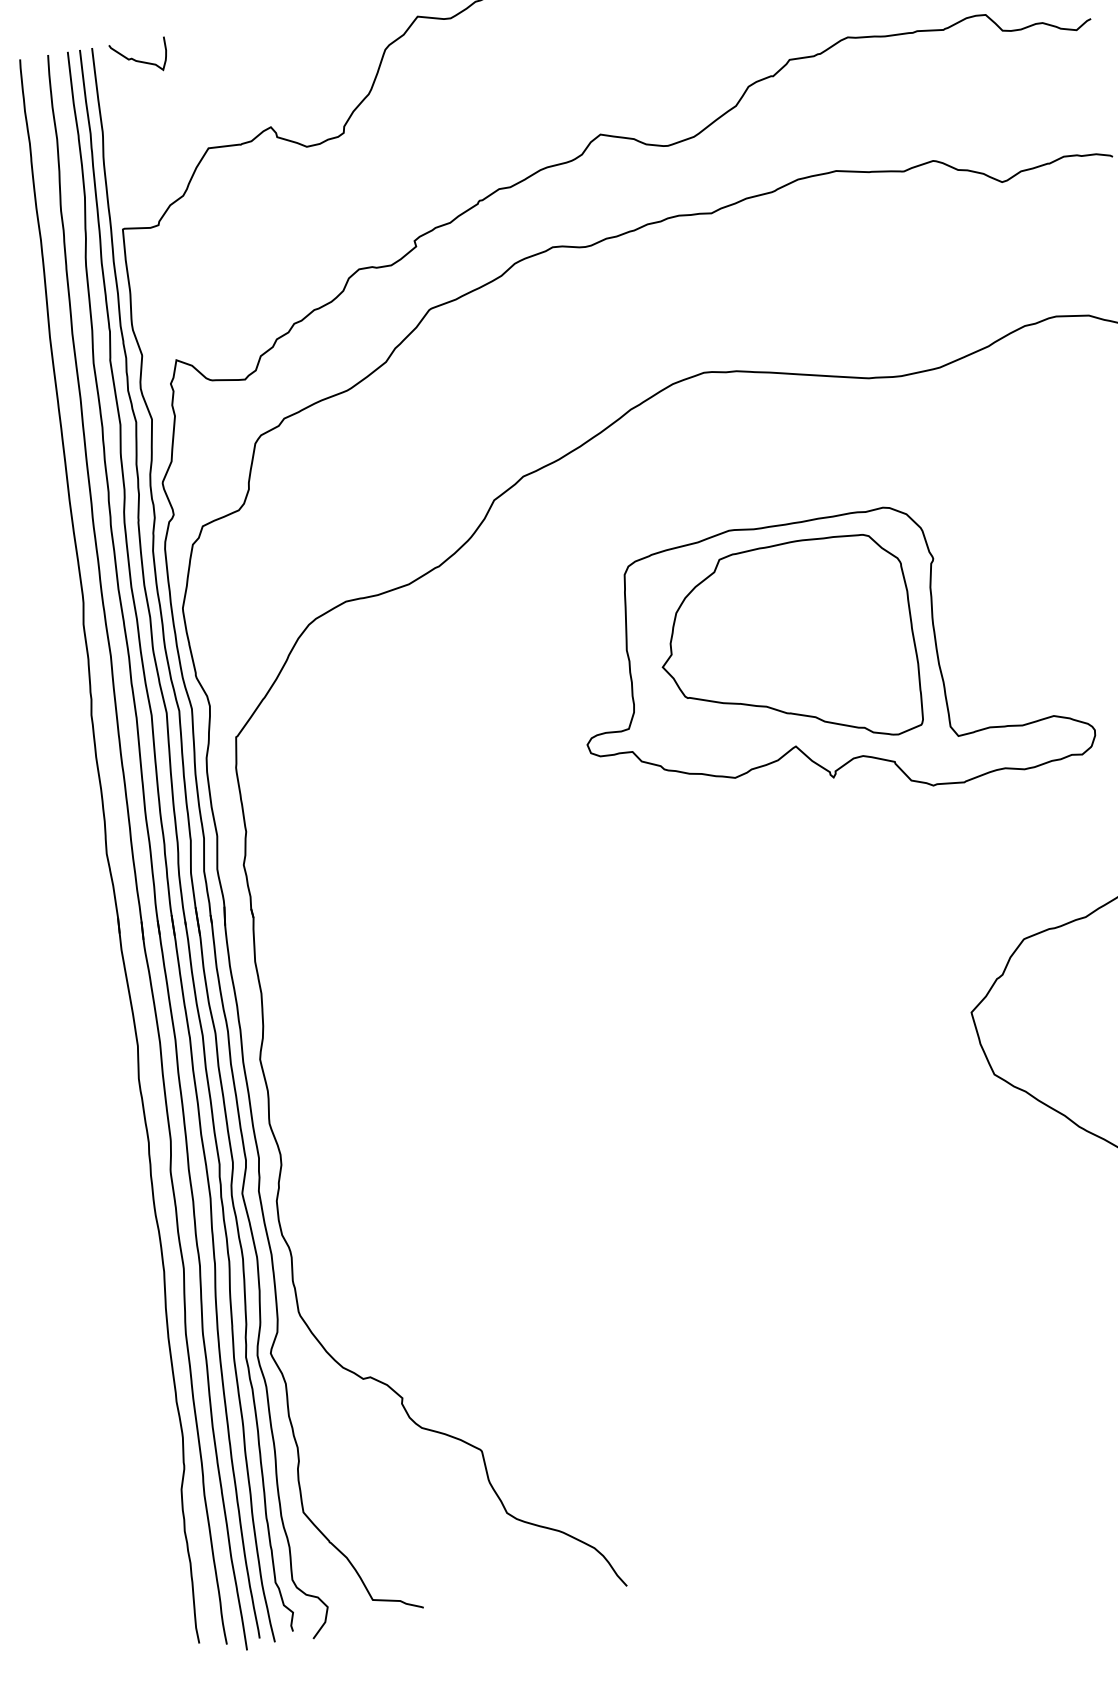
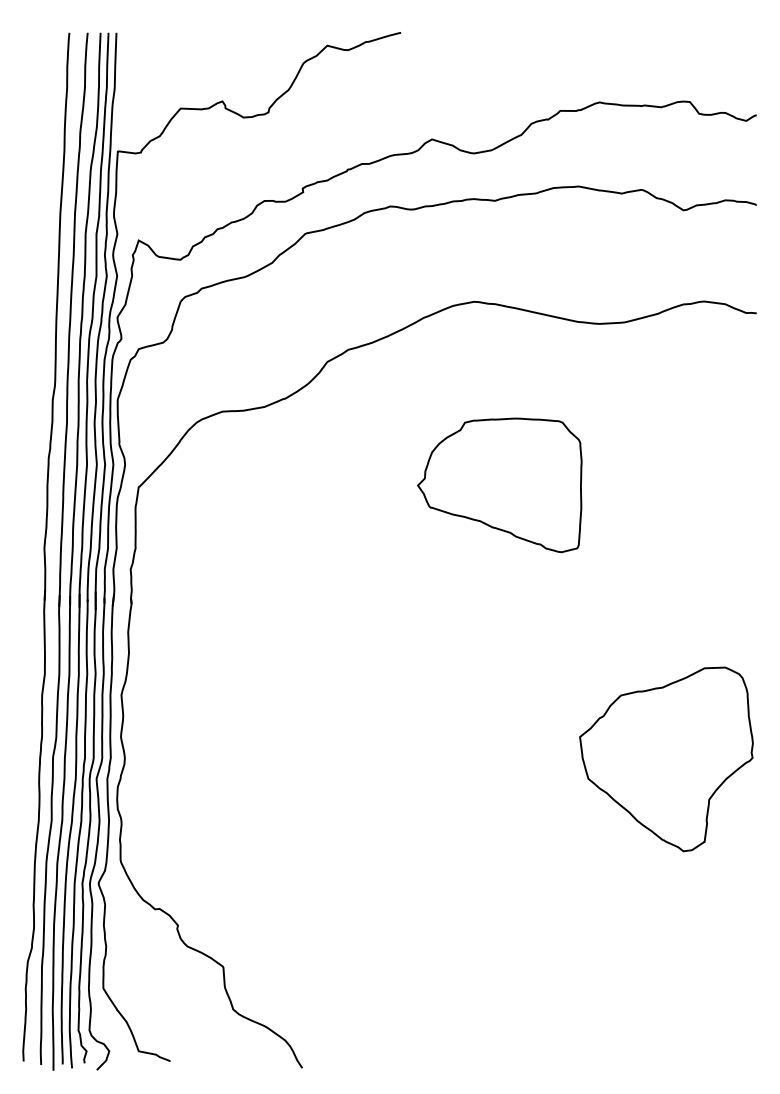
curve: (139, 60) -> (145, 45), removed
part: (828, 659) -> (524, 497), removed

